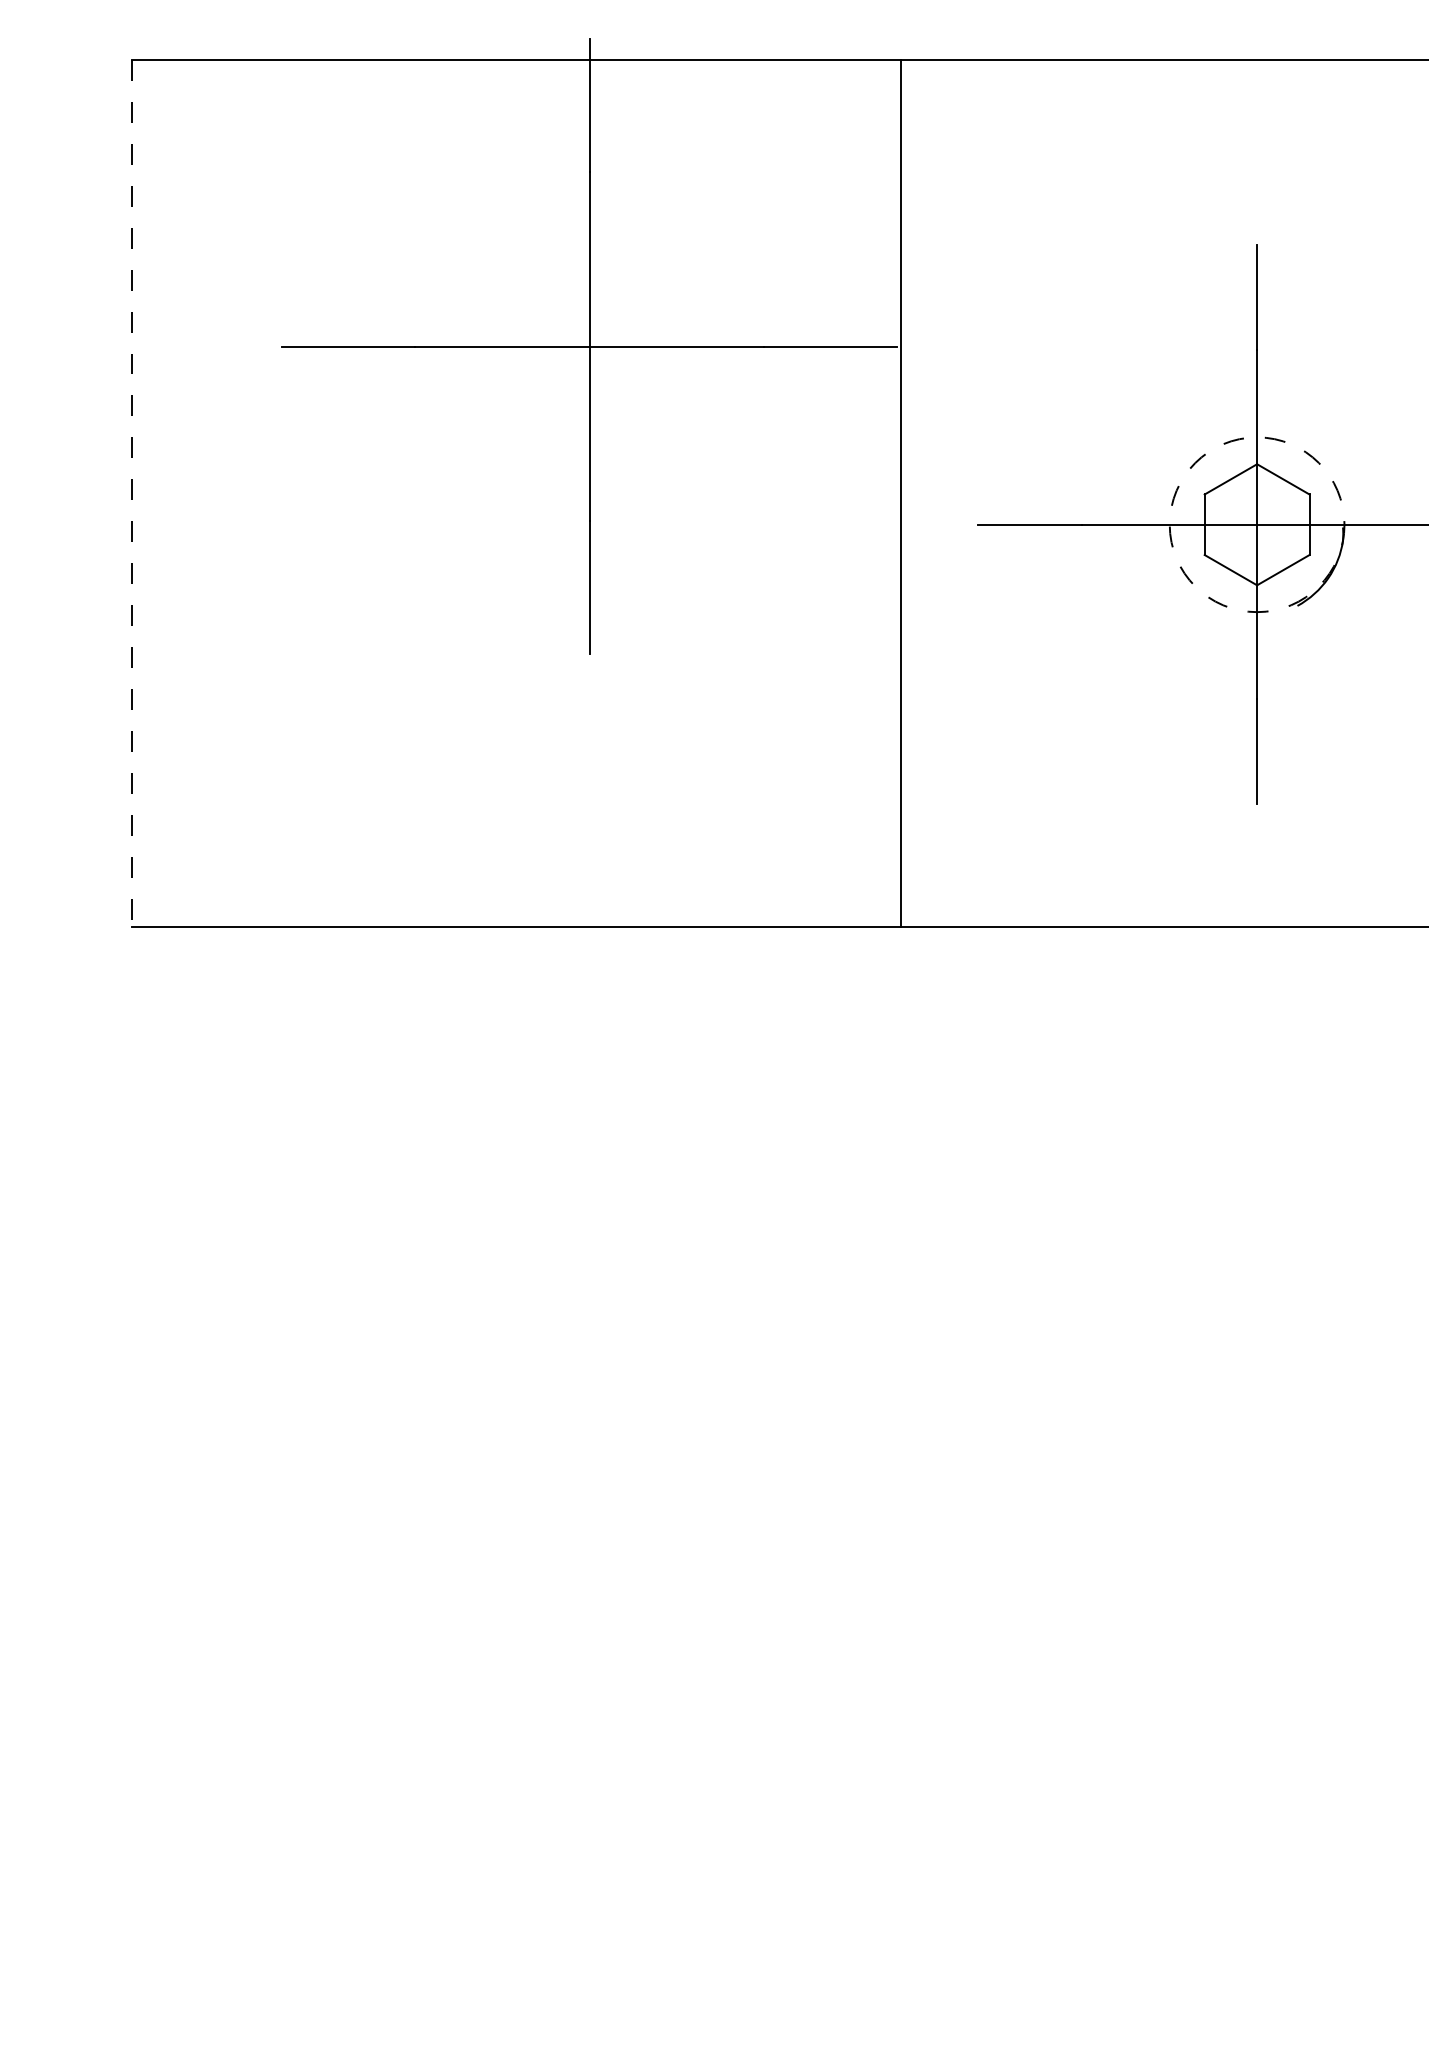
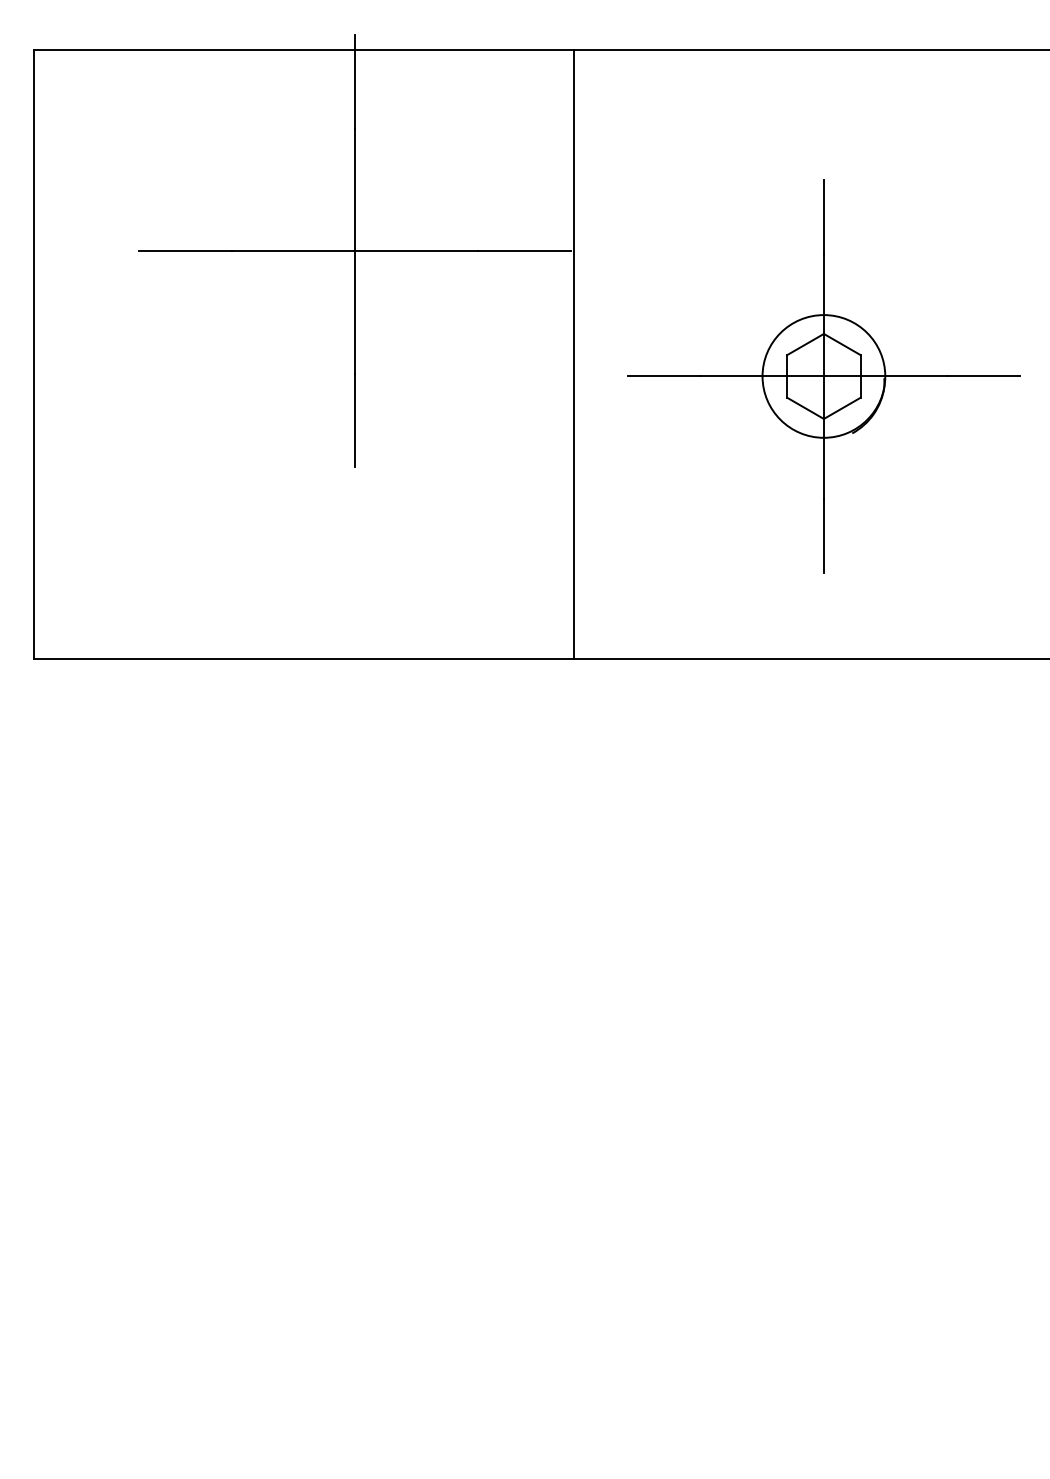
line: (131, 493) -> (33, 354), dashed -> solid
circle: (1256, 524) -> (823, 376), dashed -> solid

